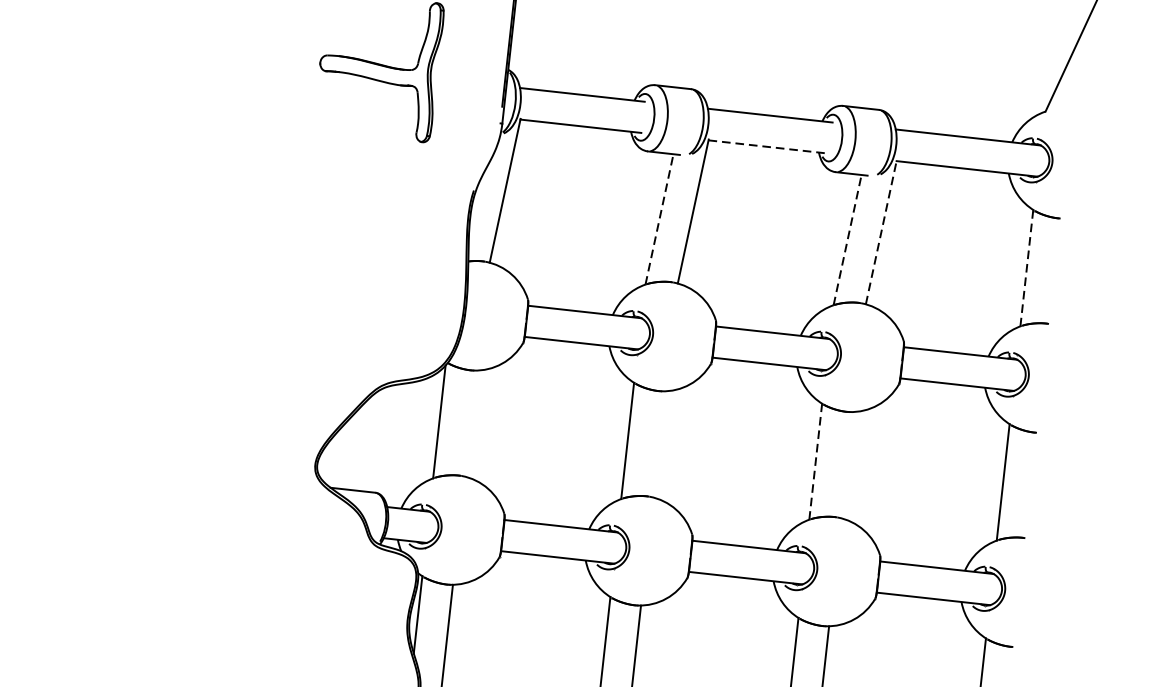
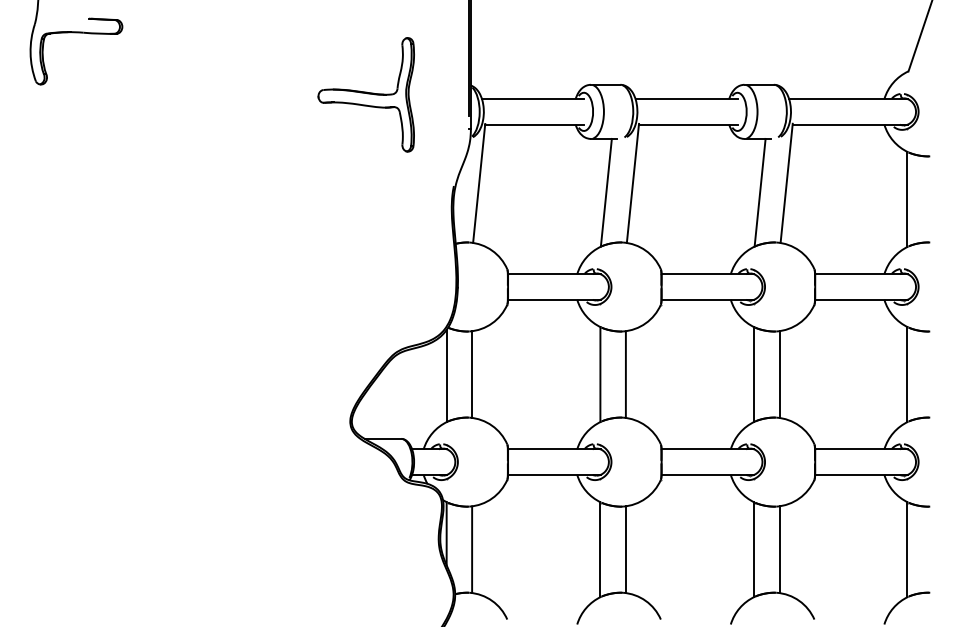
line: (769, 146) -> (688, 124), dashed -> solid
line: (659, 219) -> (606, 192), dashed -> solid
line: (881, 232) -> (786, 183), dashed -> solid
line: (848, 239) -> (760, 192), dashed -> solid
line: (1026, 268) -> (907, 199), dashed -> solid
line: (471, 423) -> (472, 374), added
line: (658, 444) -> (625, 374), added
line: (816, 461) -> (754, 374), dashed -> solid
line: (846, 465) -> (779, 374), added

